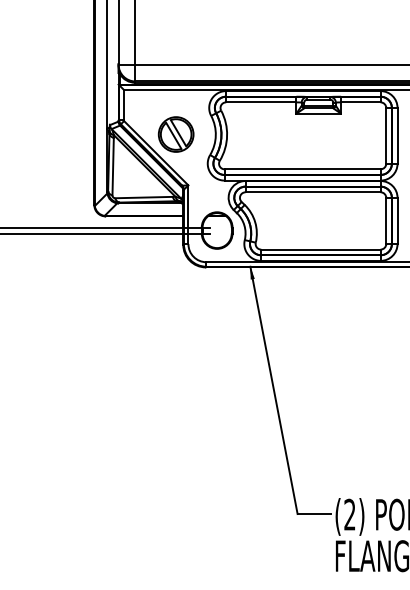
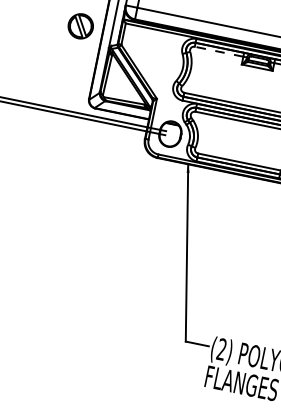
line: (260, 102) -> (218, 51), solid -> dashed
part: (175, 134) -> (80, 26), moved

